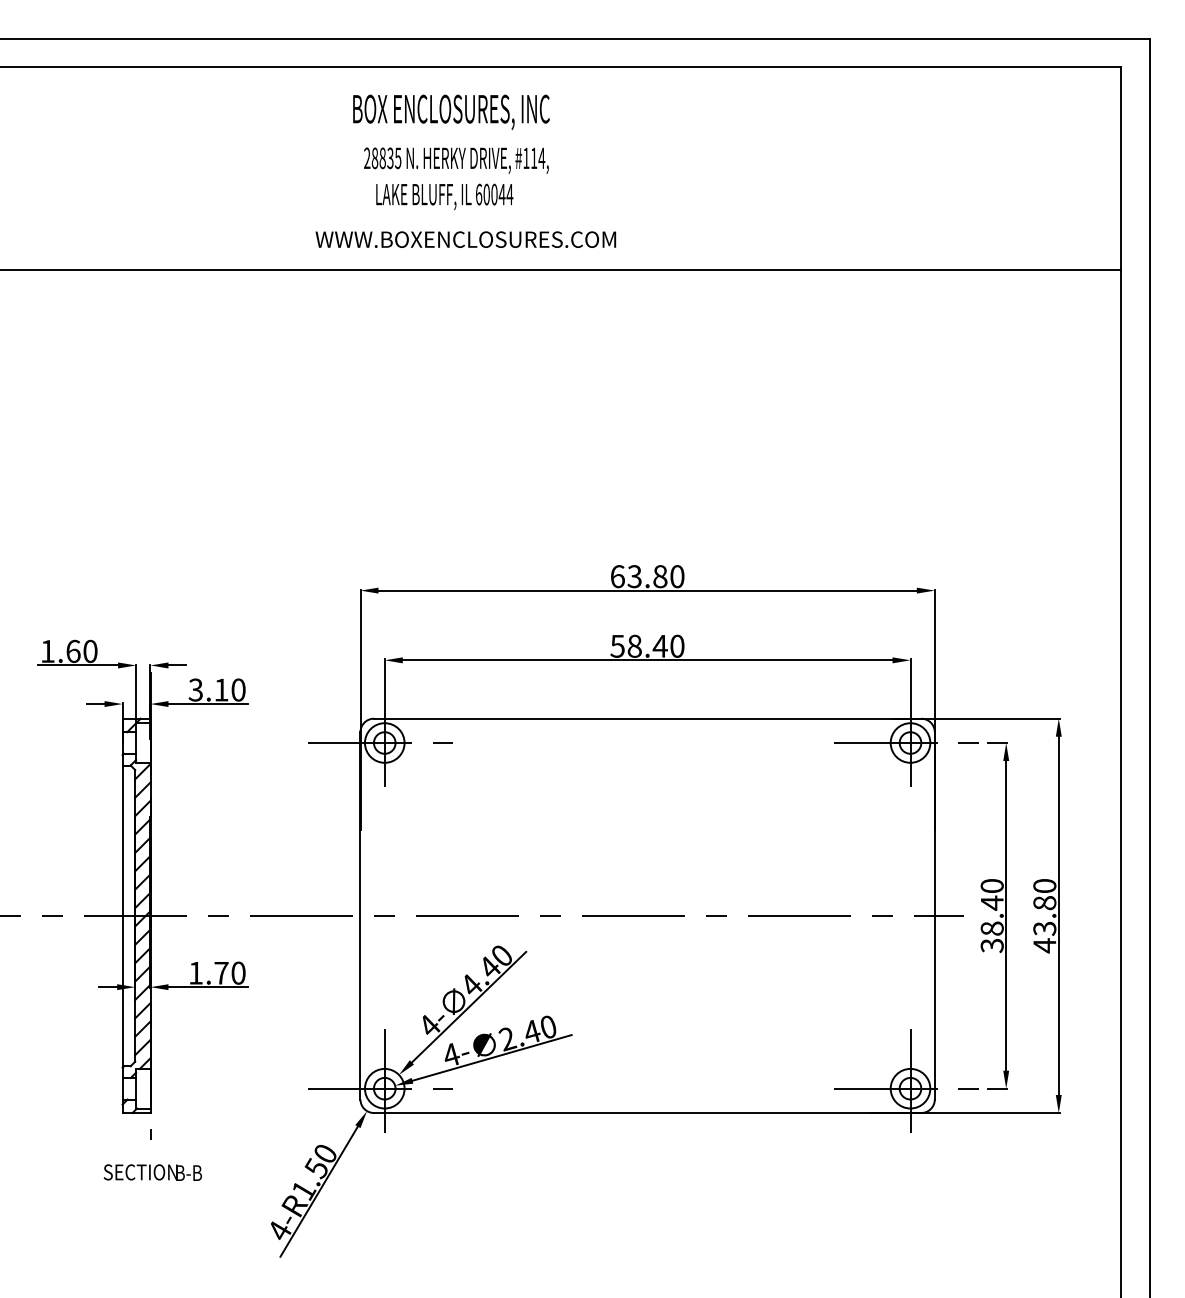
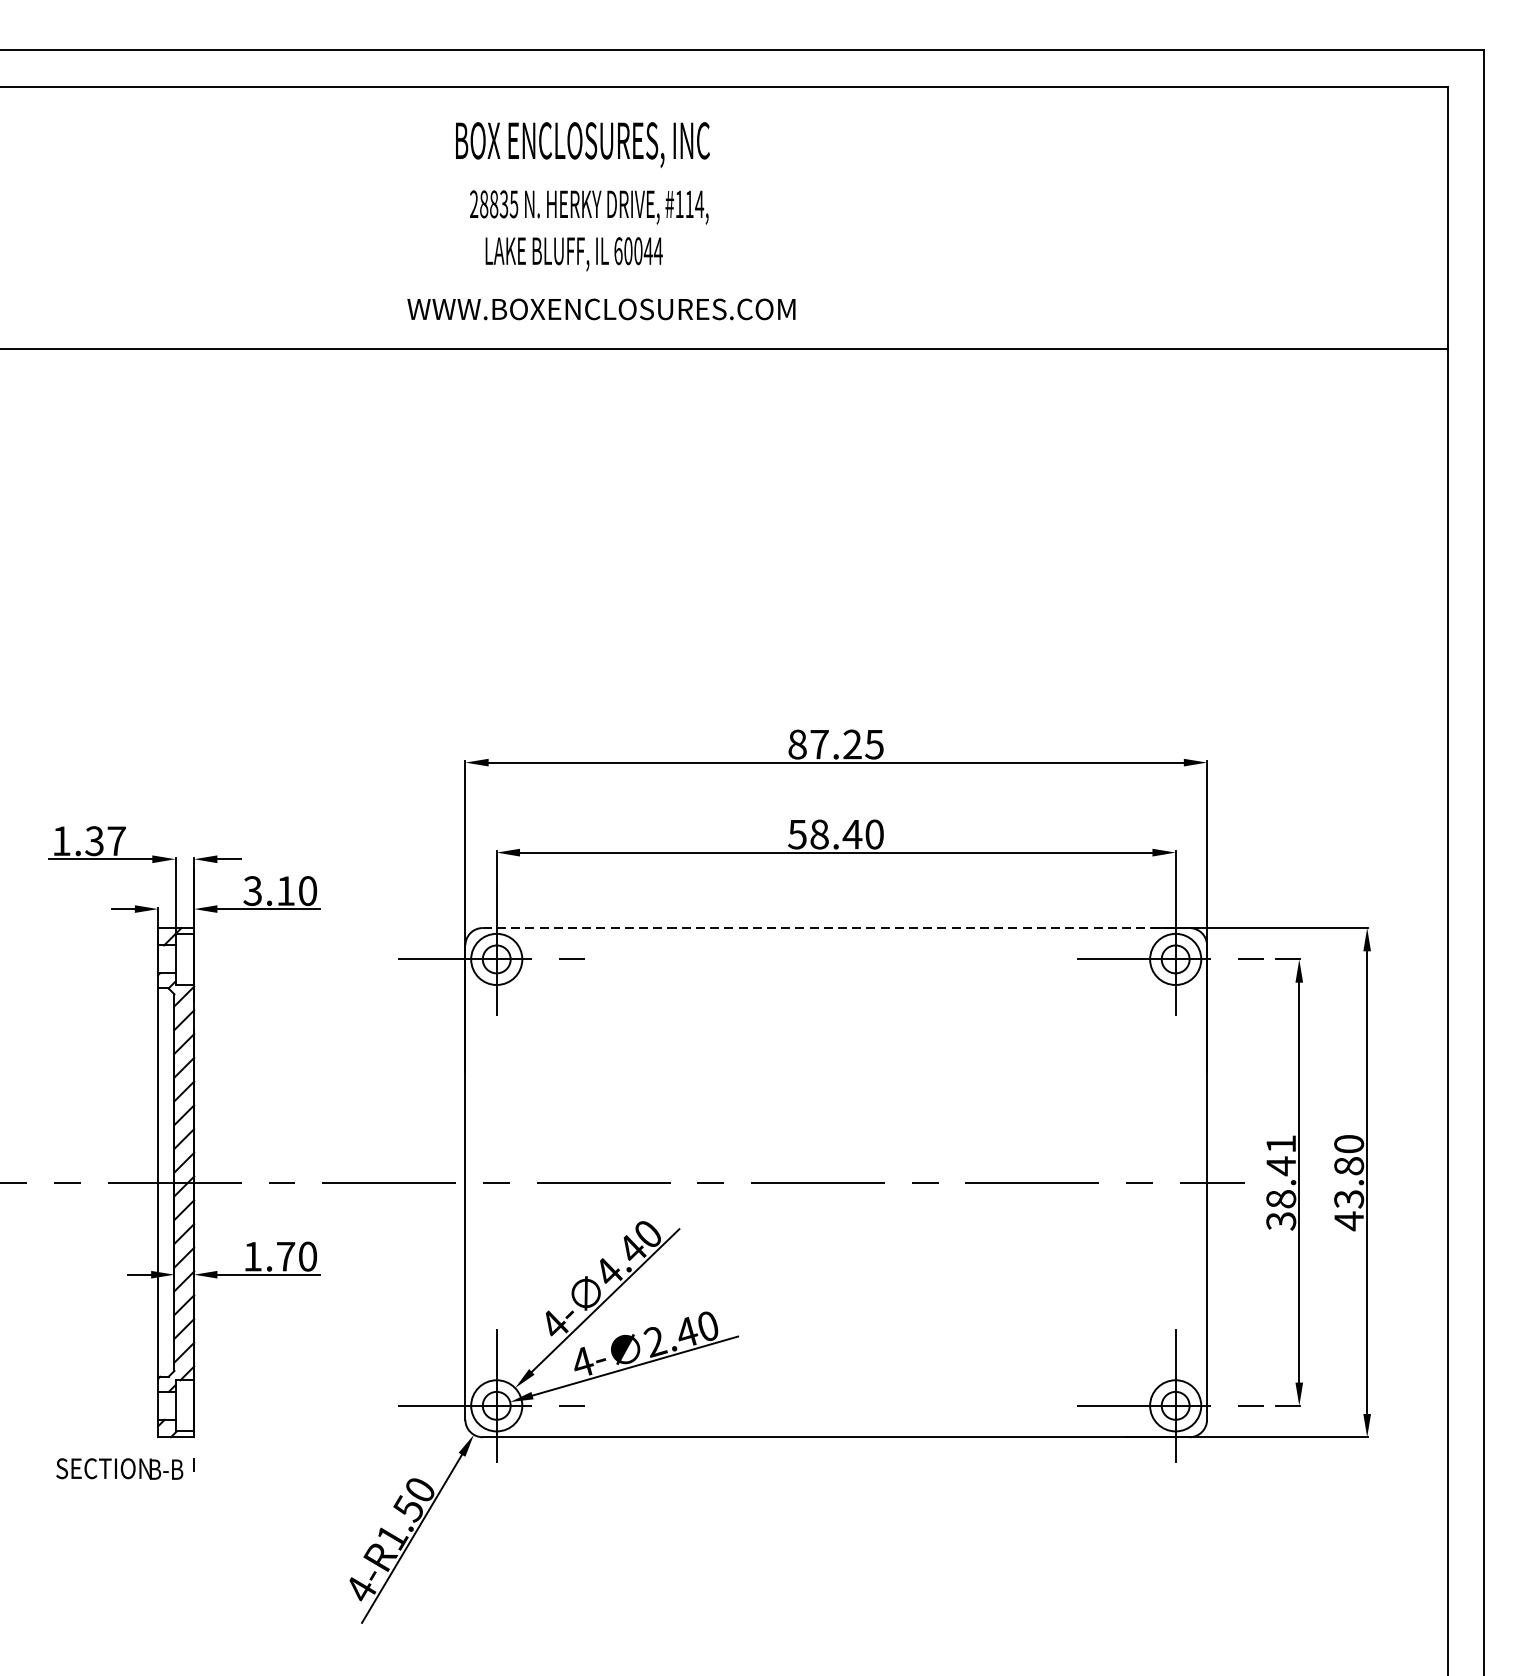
text: (647, 576) -> (836, 744), 63.80 -> 87.25
text: (81, 651) -> (105, 841), 1.60 -> 1.37
line: (647, 718) -> (836, 927), solid -> dashed
text: (991, 885) -> (1280, 1143), 38.40 -> 38.41
text: (152, 1172) -> (119, 1468), moved

